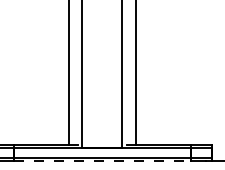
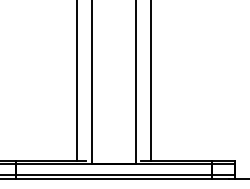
line: (103, 161) -> (114, 179), dashed -> solid

